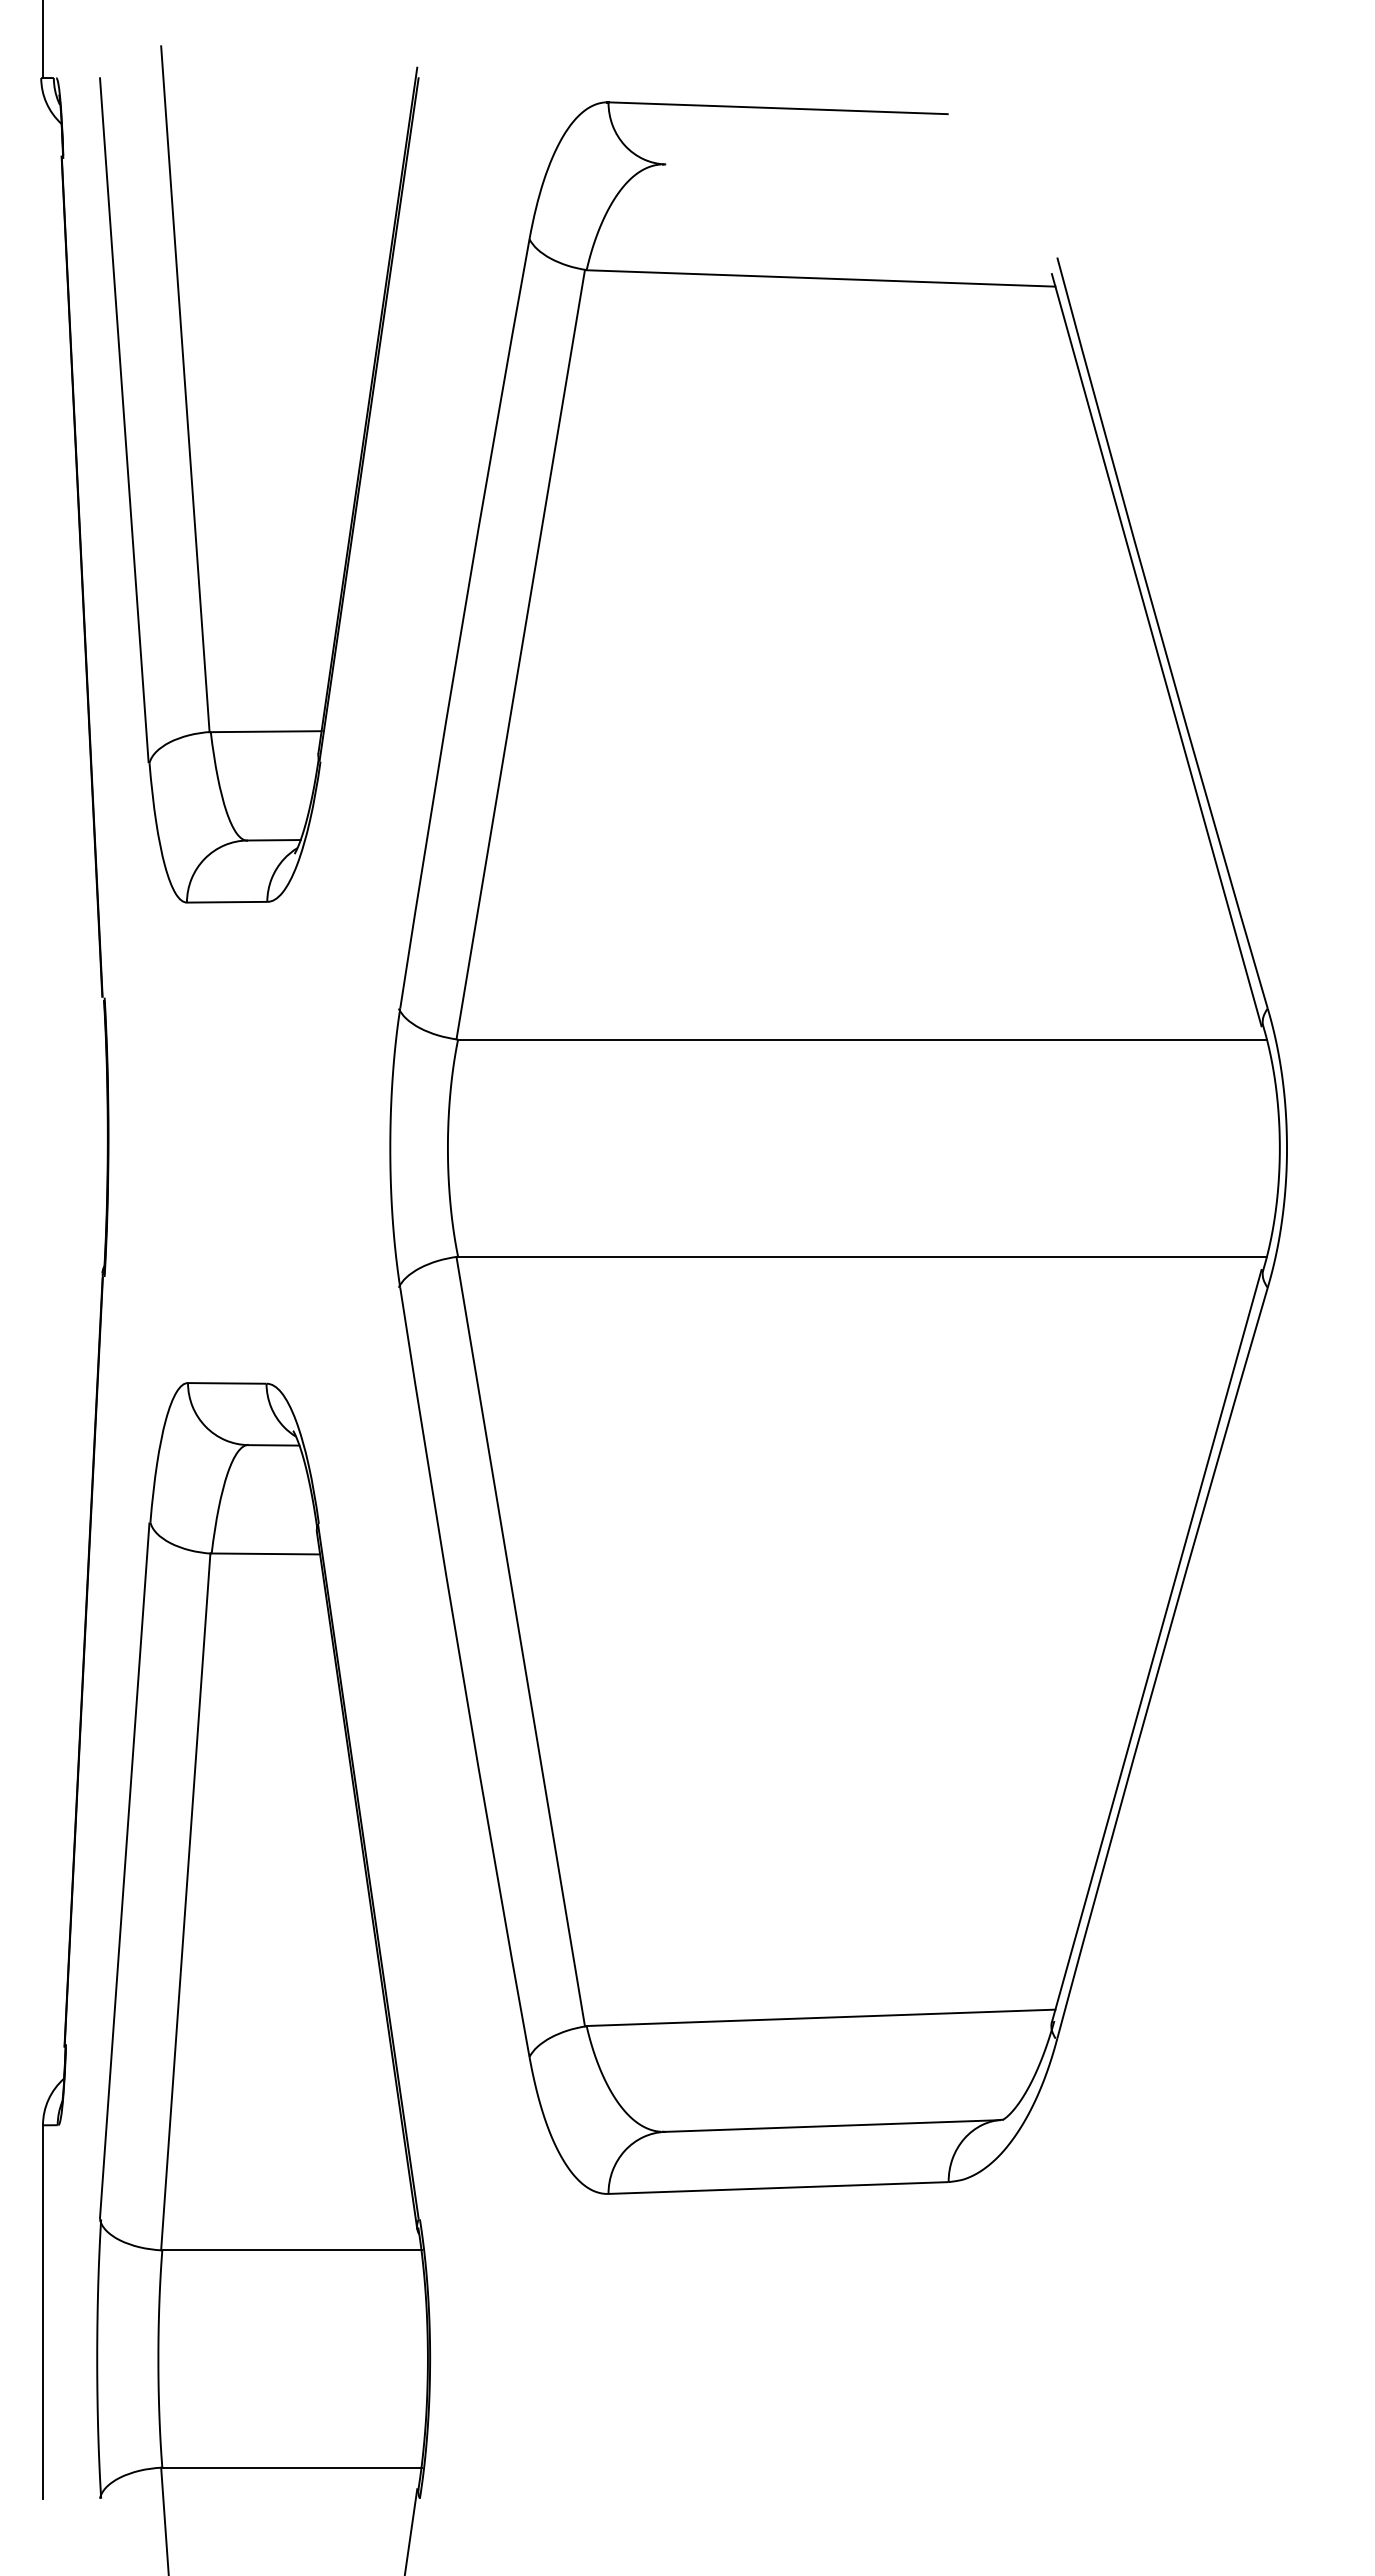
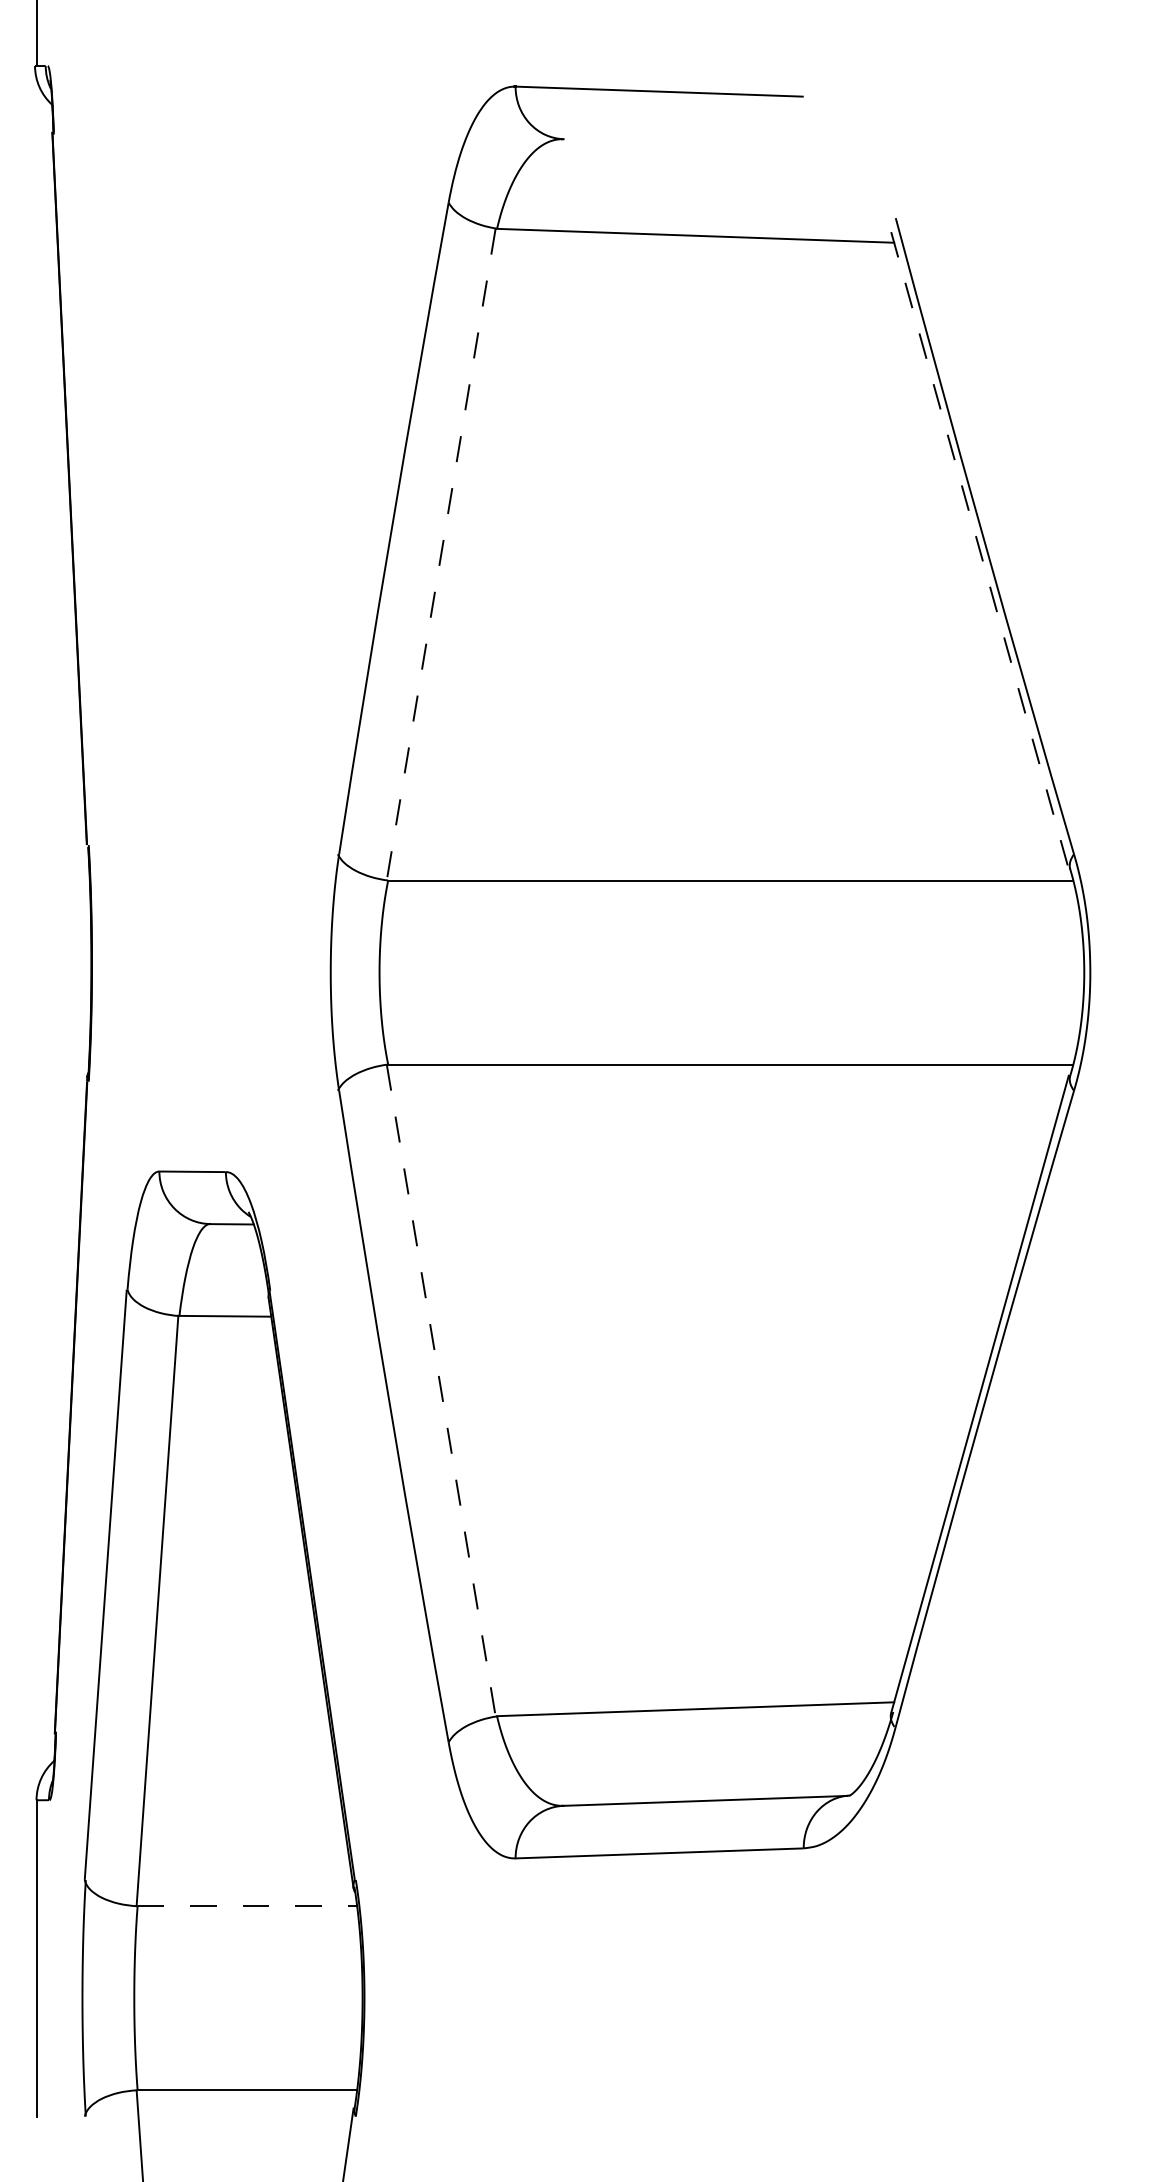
part: (193, 485) -> (164, 411), removed
line: (1156, 650) -> (979, 550), solid -> dashed
line: (520, 654) -> (441, 554), solid -> dashed
line: (520, 1641) -> (441, 1390), solid -> dashed
line: (291, 2250) -> (247, 1906), solid -> dashed

